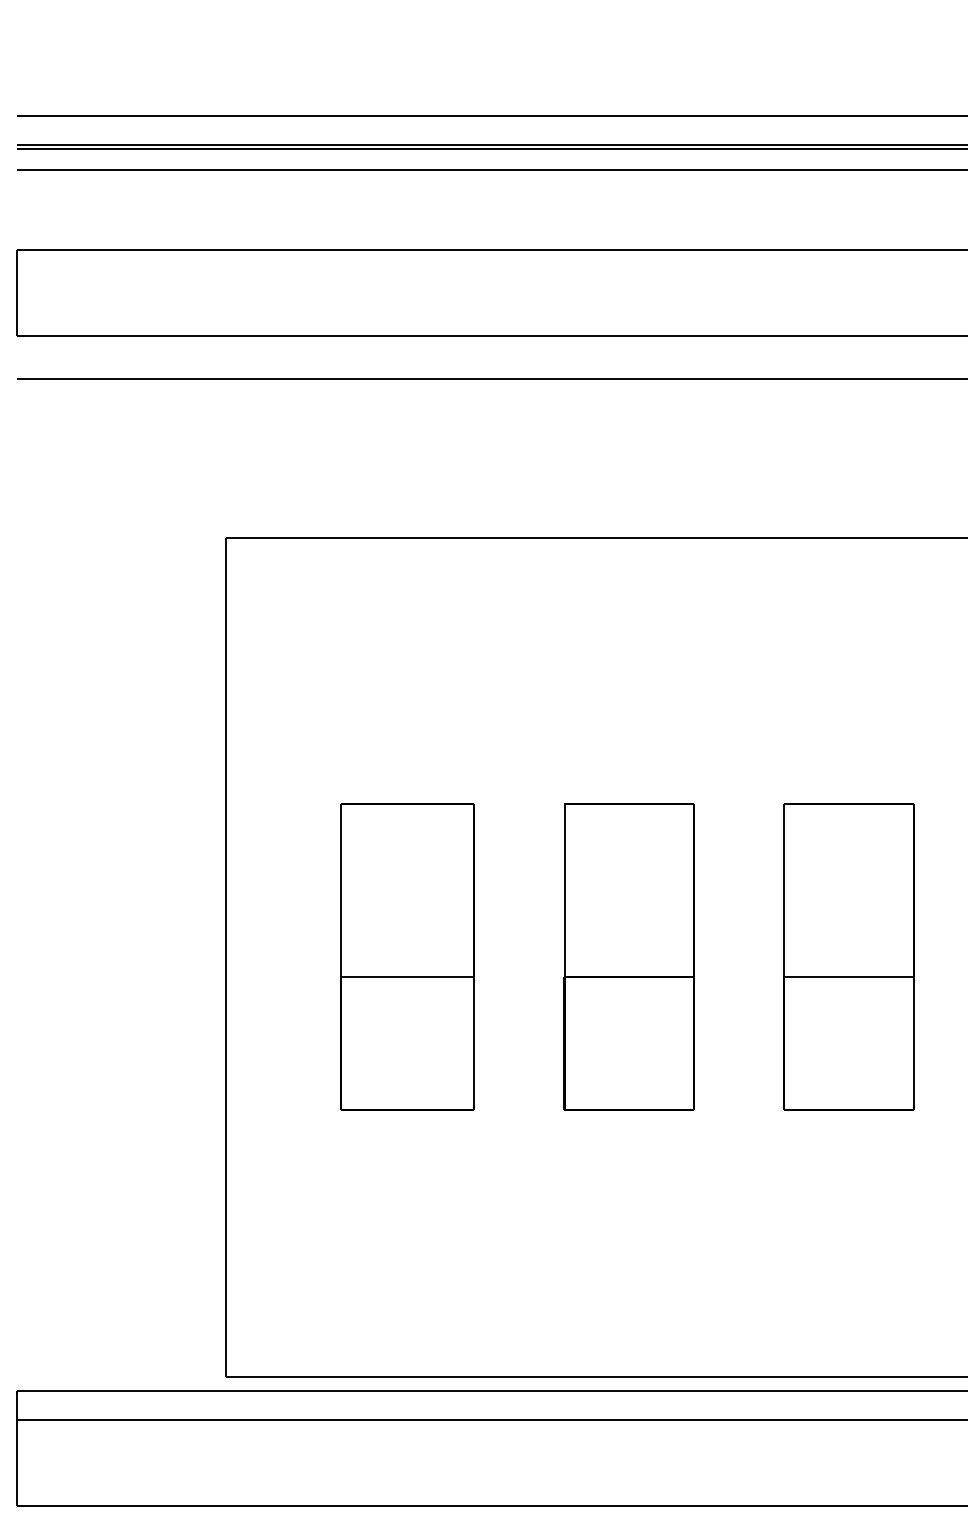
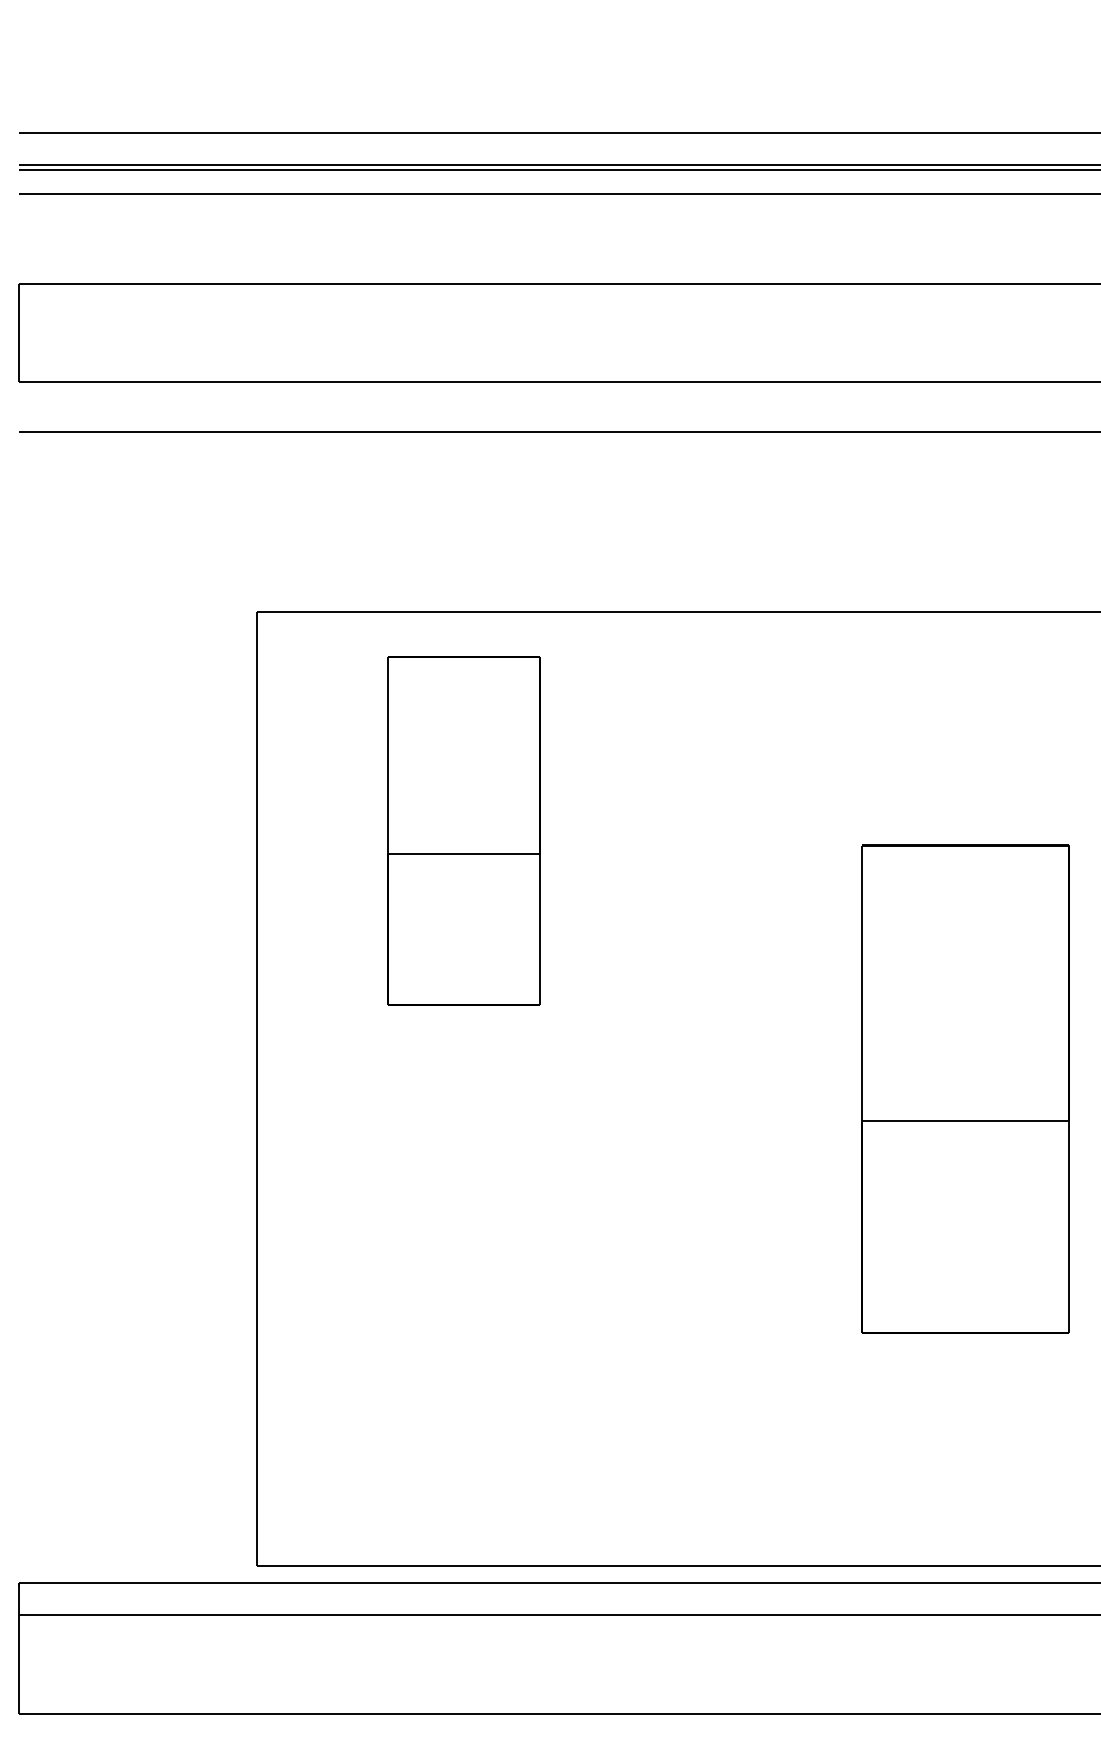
part: (407, 956) -> (463, 830), moved
part: (628, 956) -> (714, 1088), removed
part: (848, 956) -> (965, 1088), size x1.4

